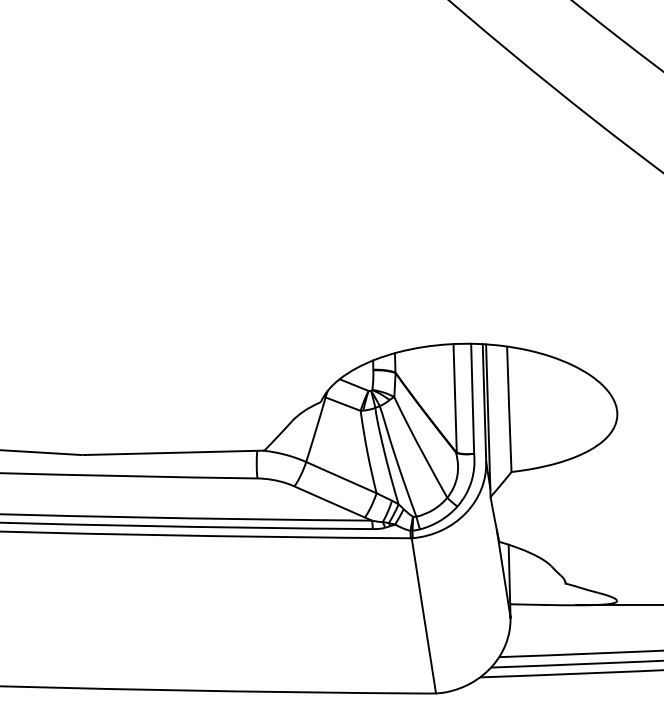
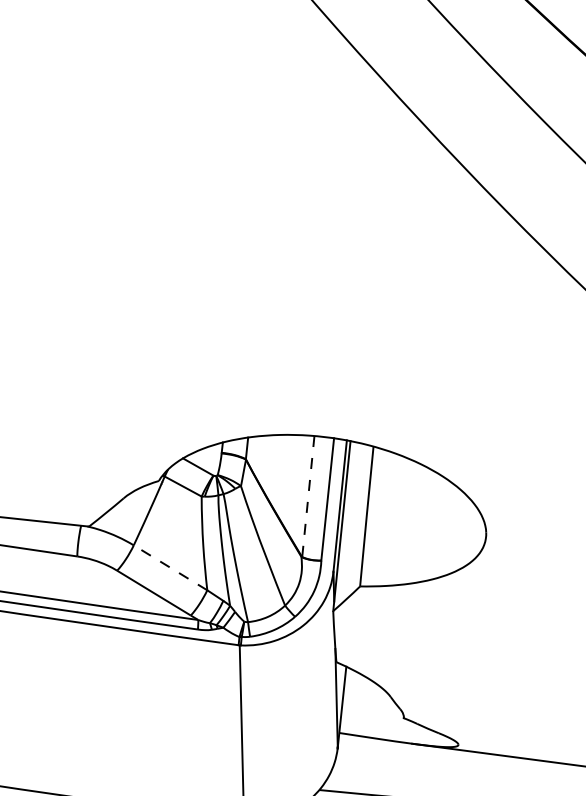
line: (455, 398) -> (308, 496), solid -> dashed
line: (340, 477) -> (169, 567), solid -> dashed

